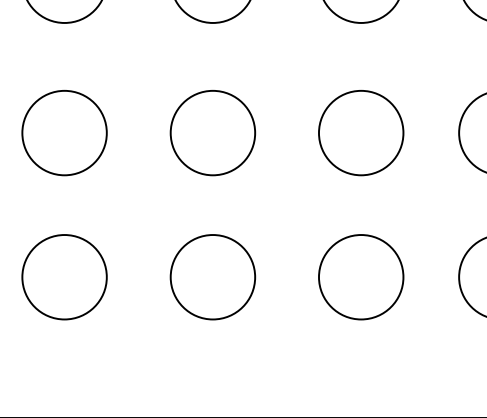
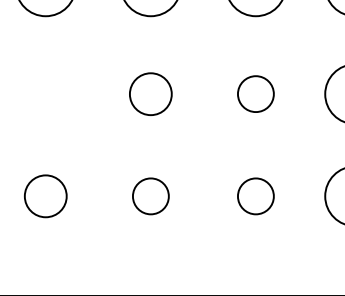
circle: (64, 132) -> (45, 93), removed
circle: (360, 132) -> (255, 93), size x0.6
circle: (212, 133) -> (150, 94), size x0.7
circle: (64, 277) -> (45, 196), size x0.7
circle: (212, 277) -> (150, 196), size x0.6
circle: (360, 277) -> (255, 196), size x0.6

